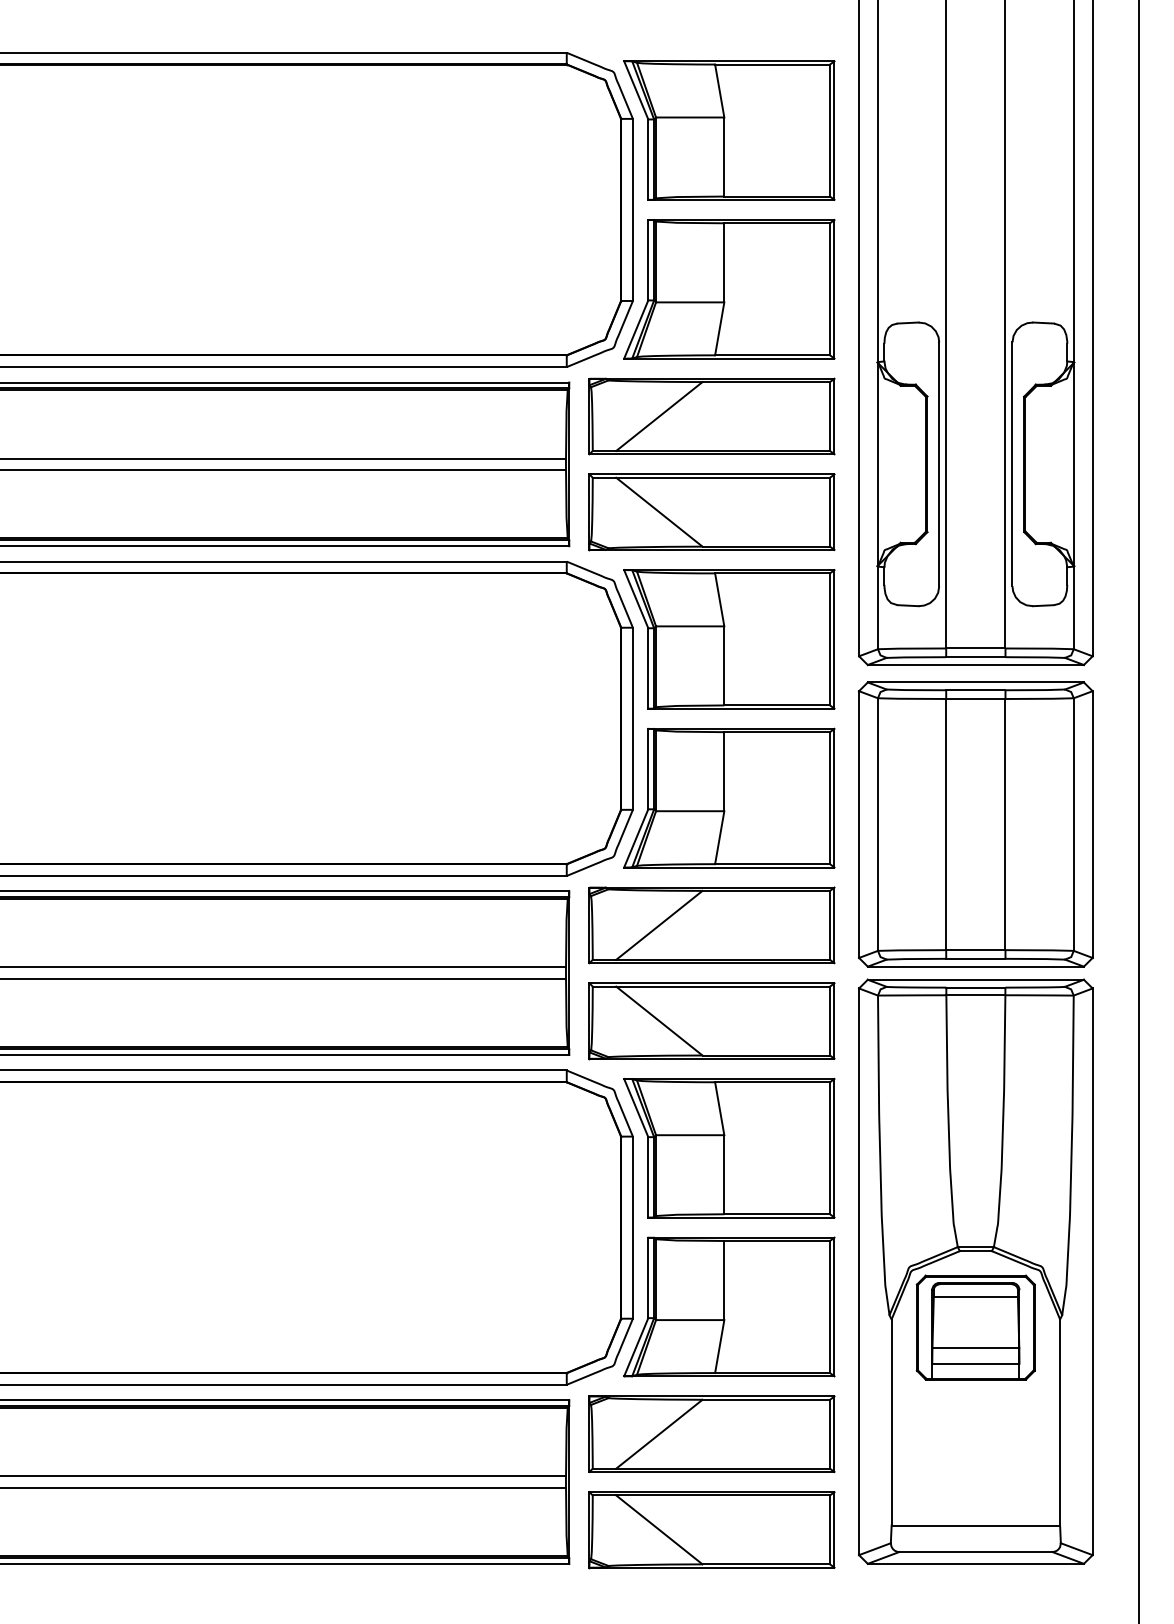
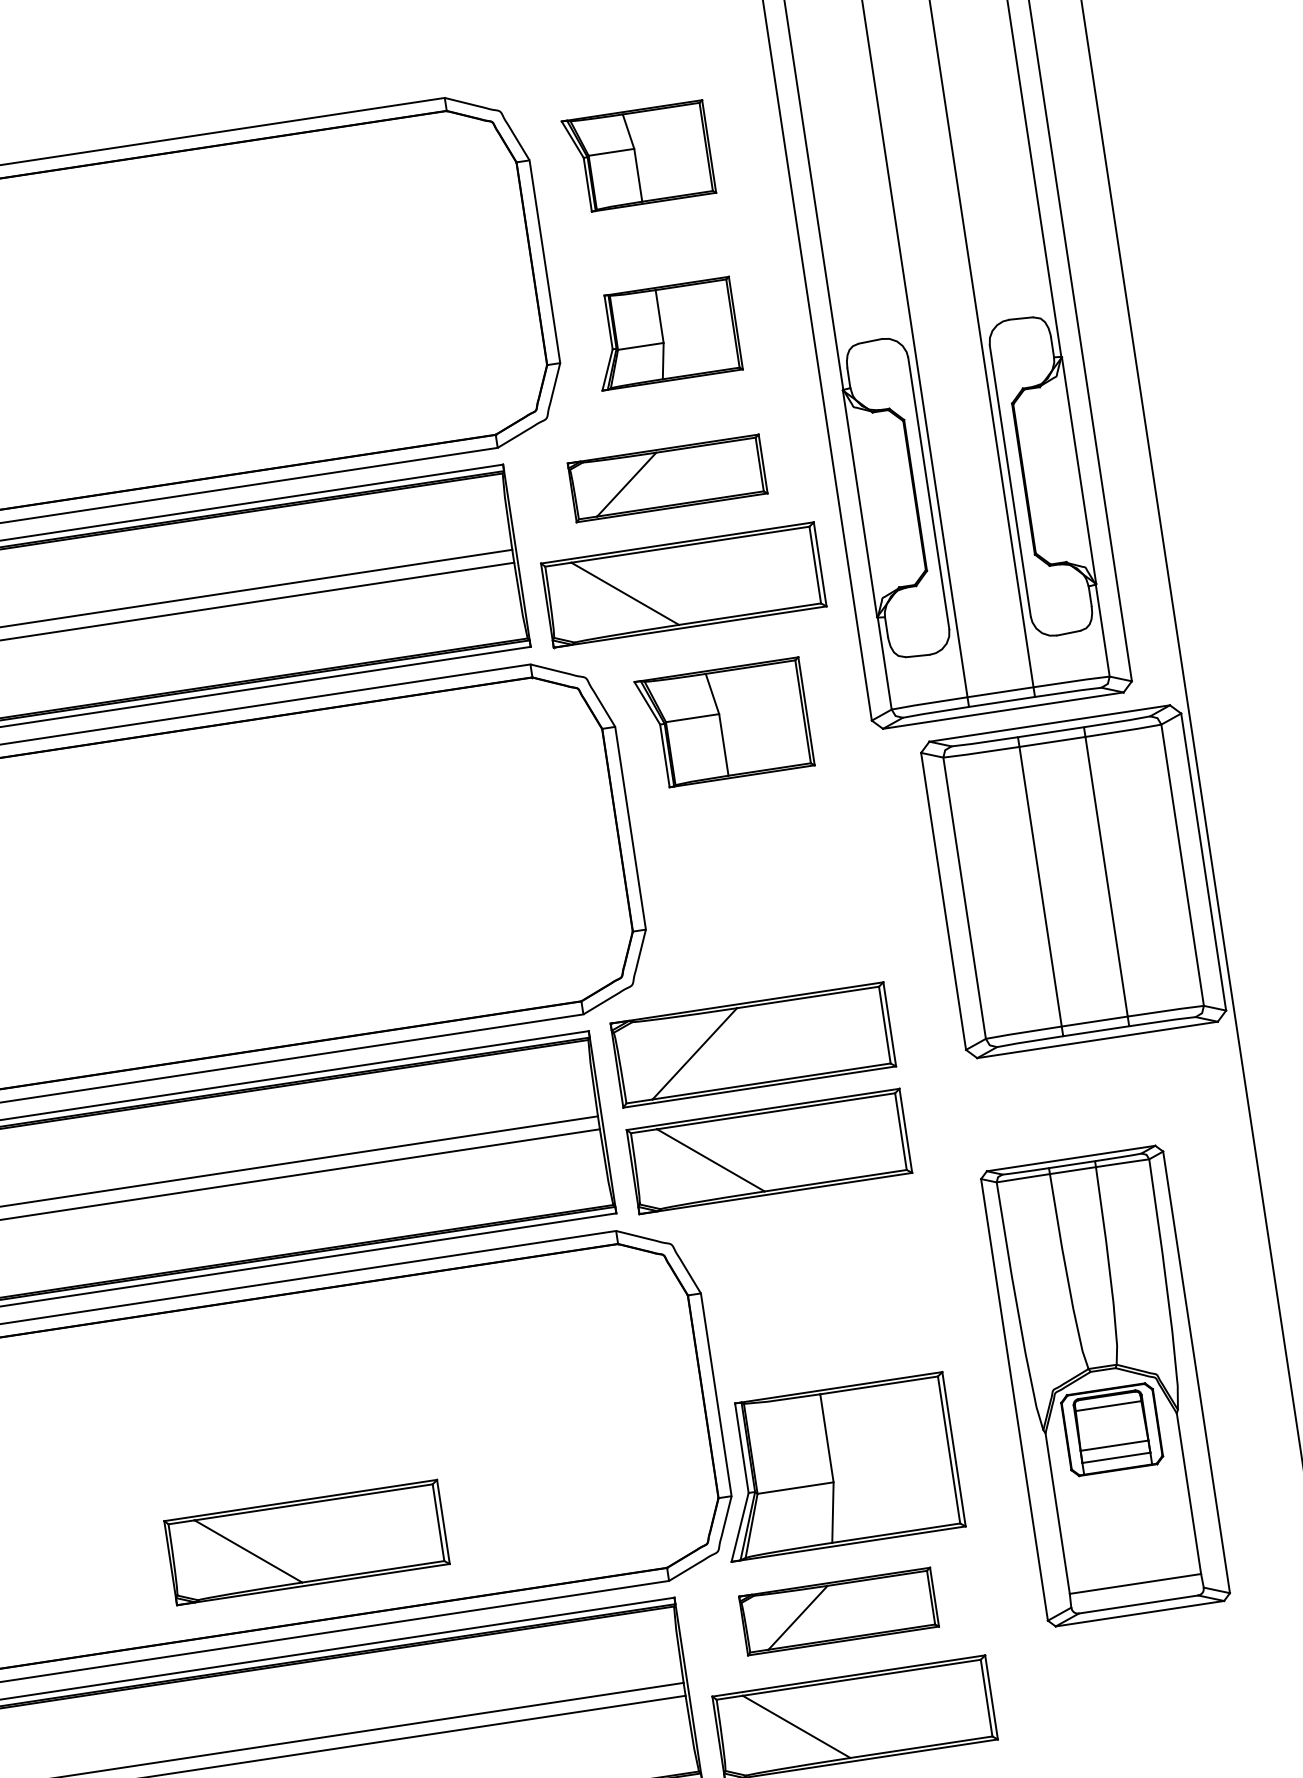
part: (729, 130) -> (639, 157), size x0.6
part: (729, 288) -> (665, 332), size x0.6
part: (711, 416) -> (667, 478), size x0.7
part: (729, 639) -> (724, 723), size x0.7
part: (729, 797) -> (751, 899), removed
part: (975, 824) -> (1073, 881), moved
part: (729, 1147) -> (810, 1289), removed
part: (975, 1271) -> (1105, 1385), size x0.7
part: (253, 1303) -> (306, 1543), added
part: (711, 1434) -> (838, 1611), size x0.7

